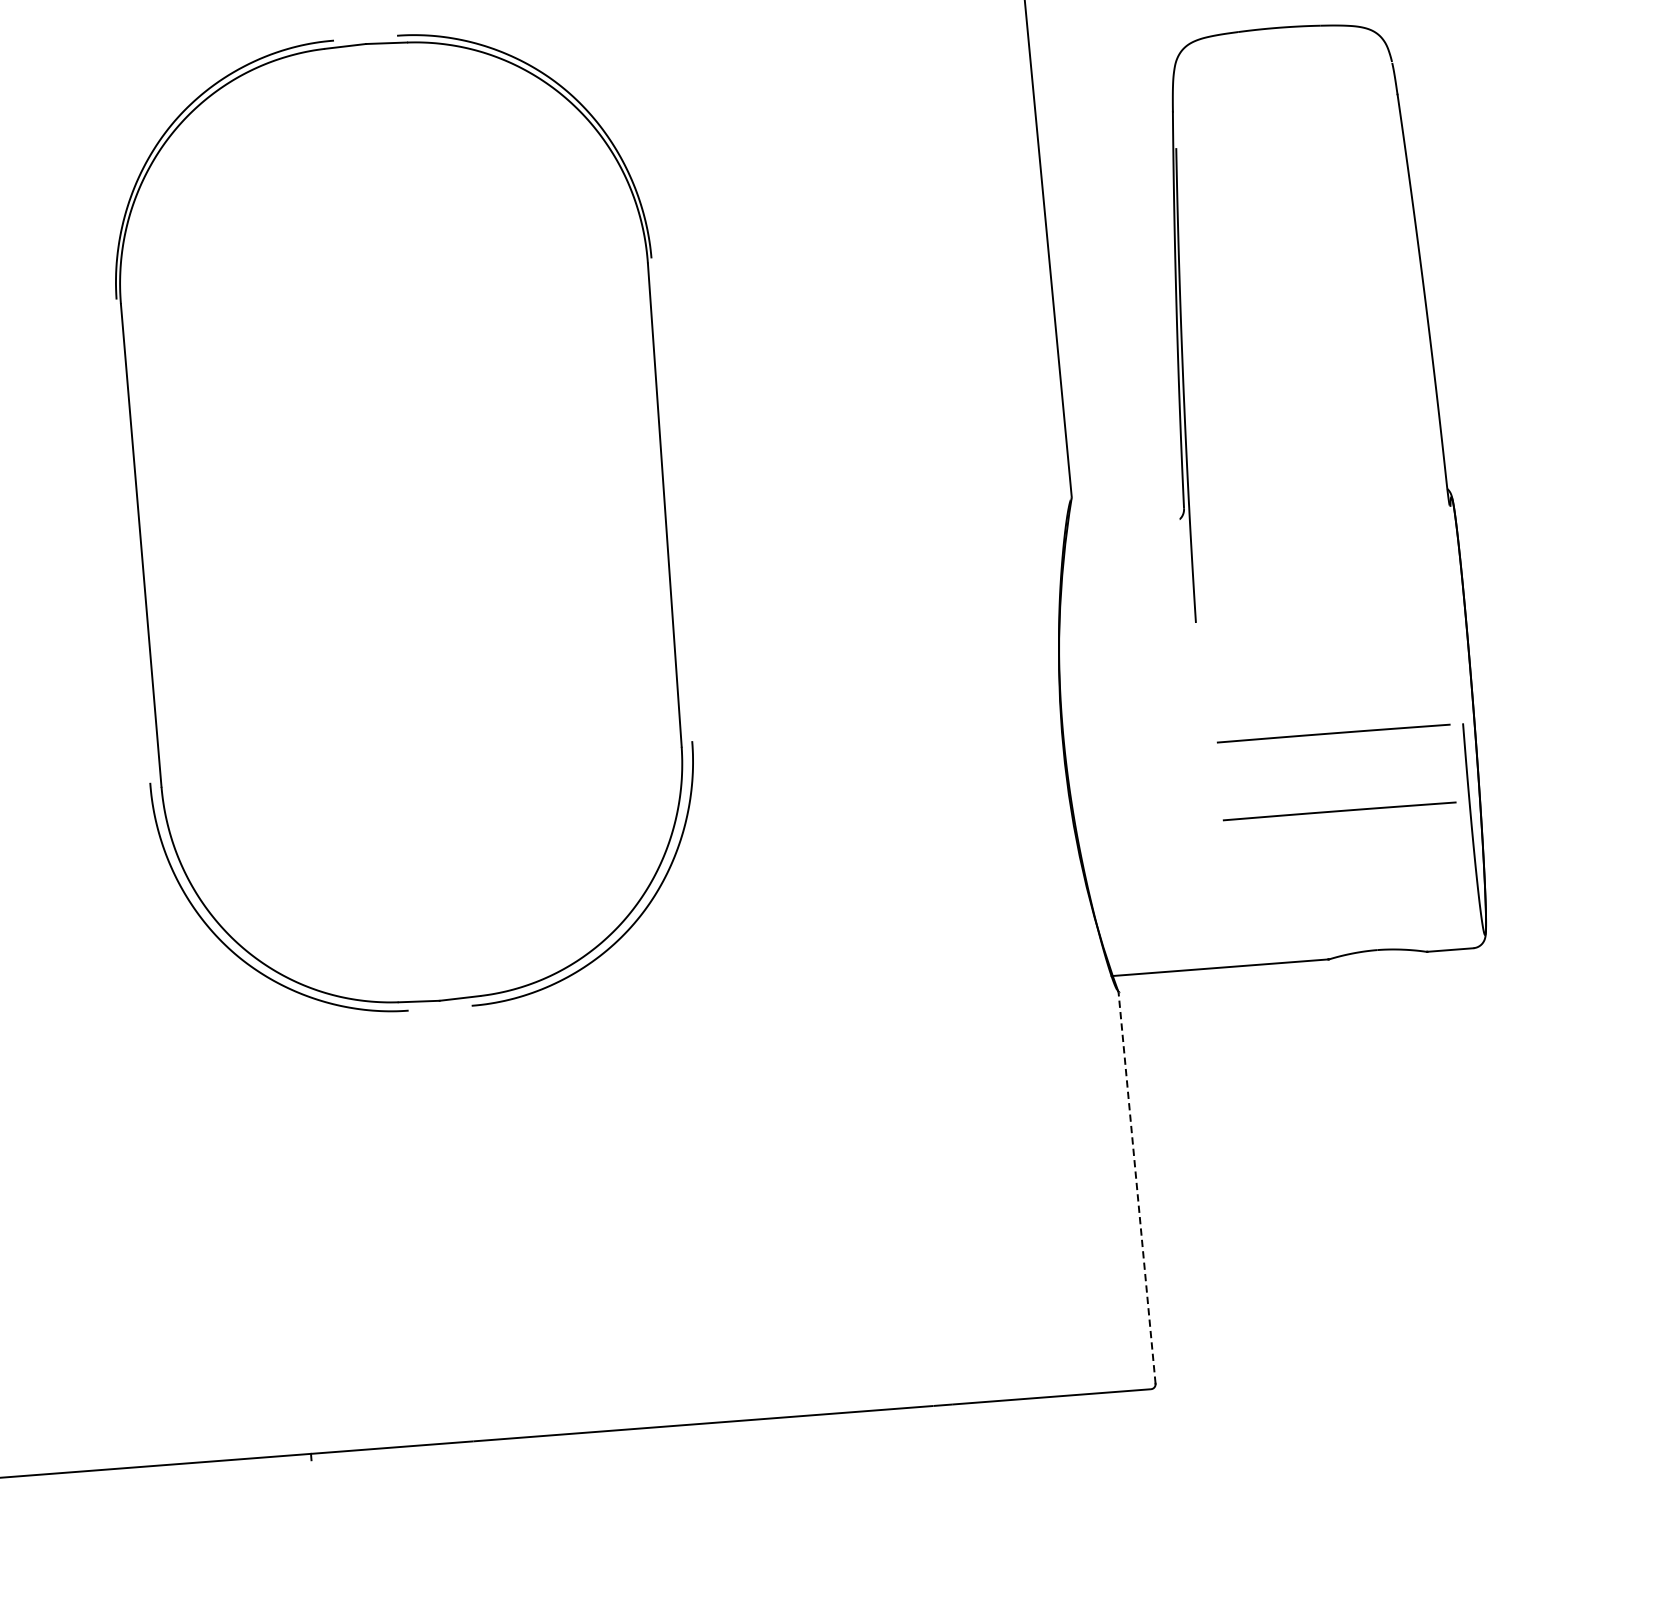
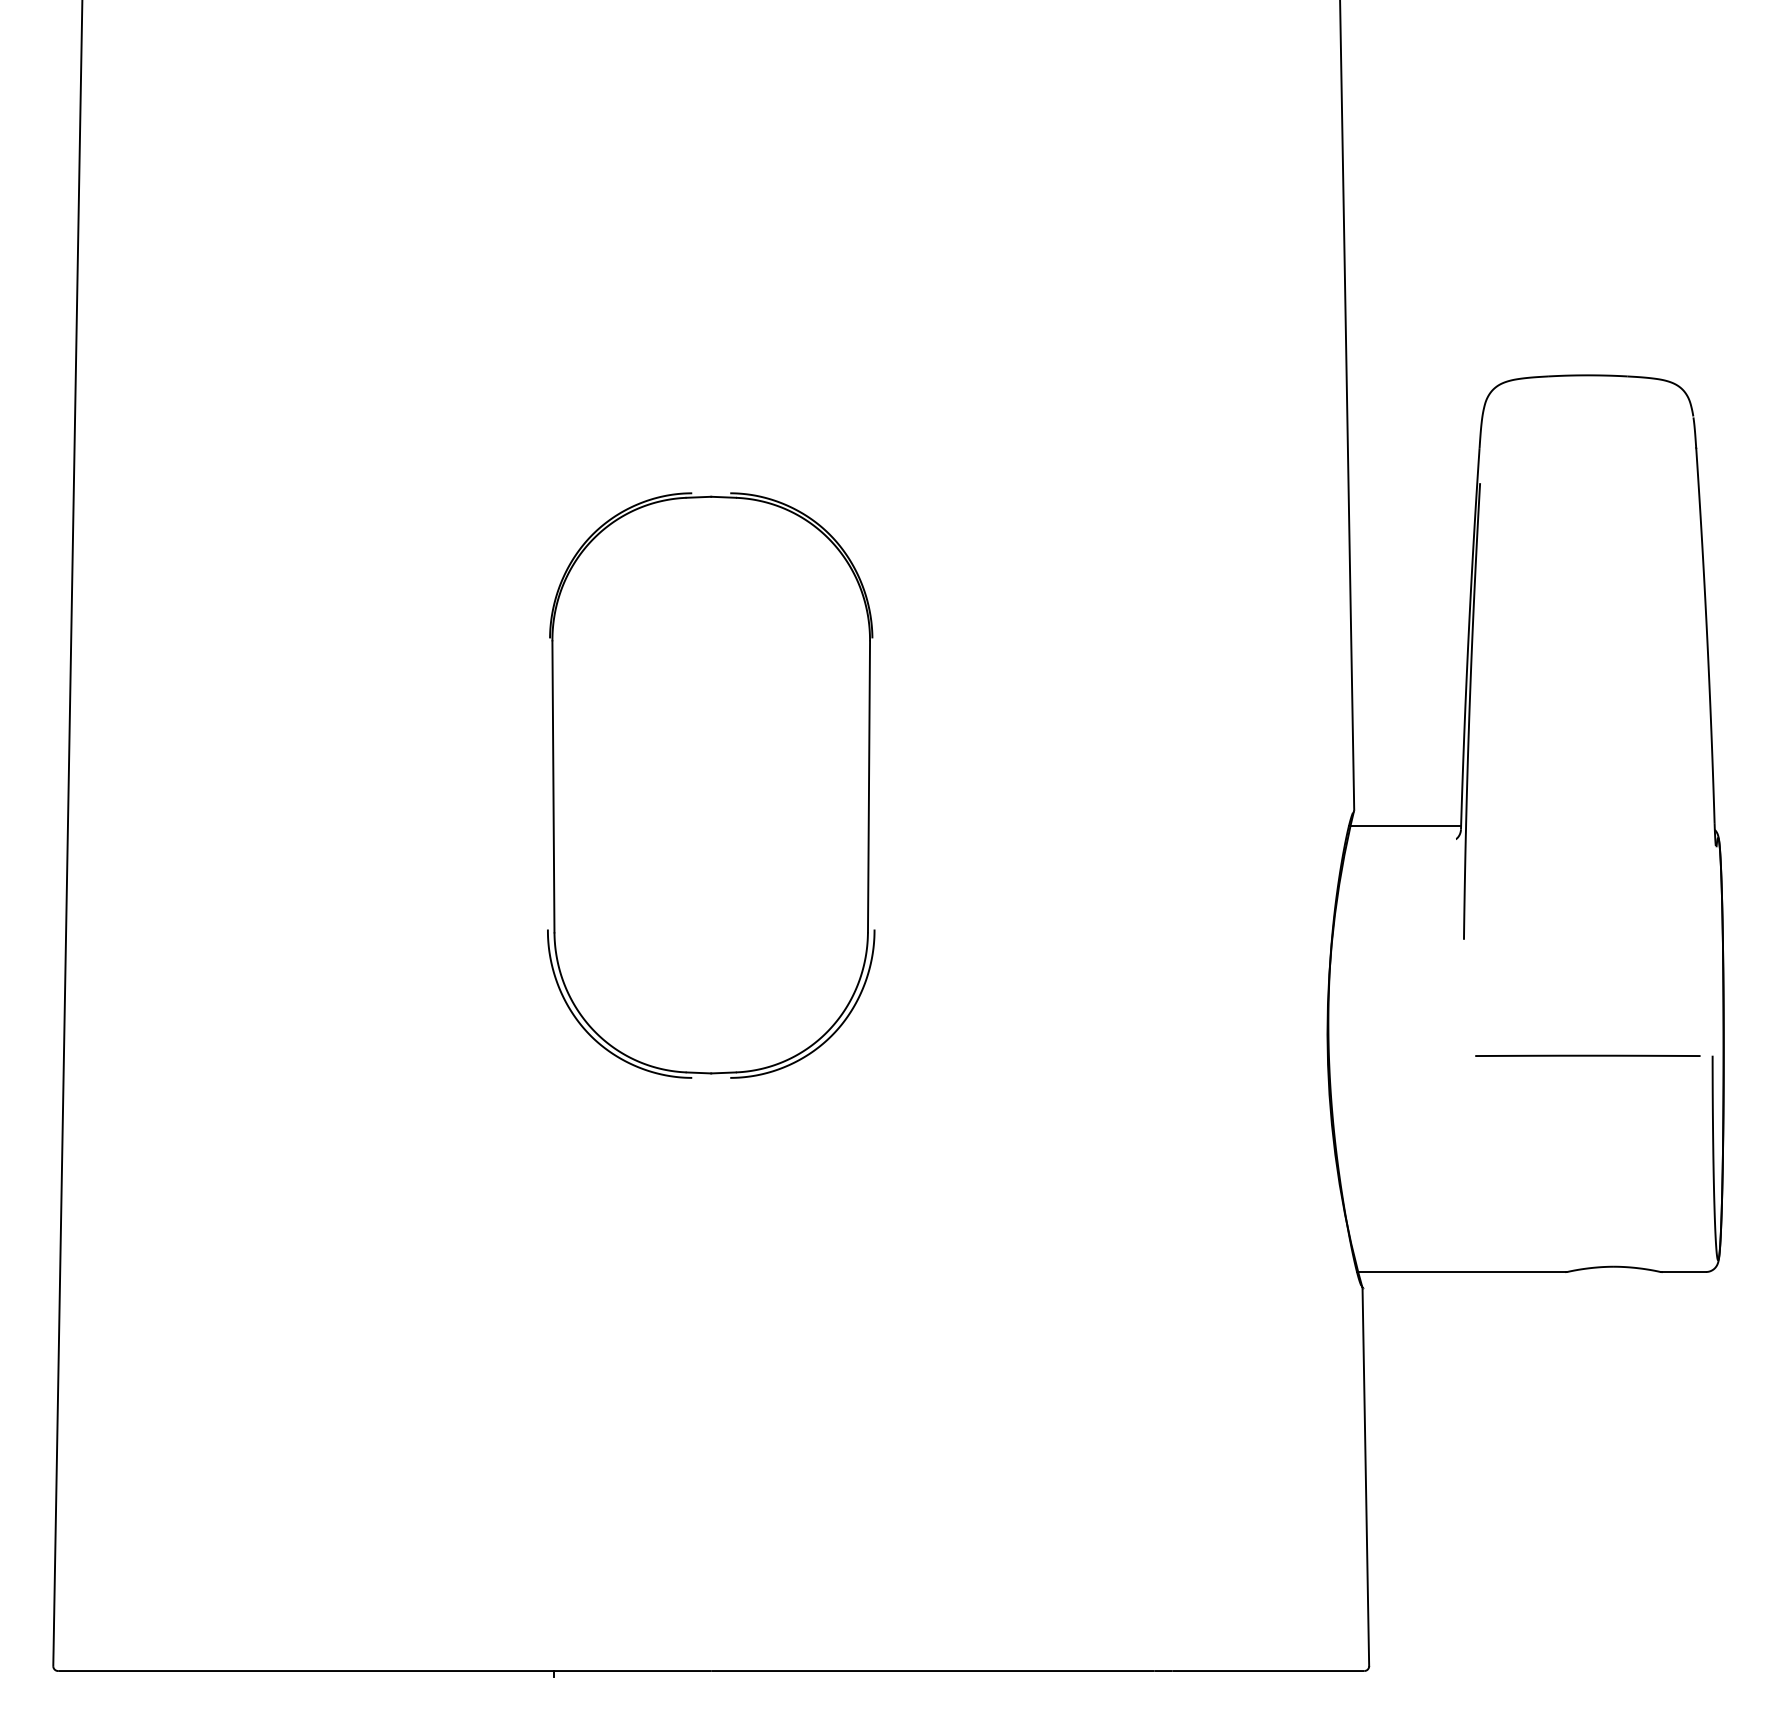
line: (1125, 510) -> (1404, 826), added
part: (403, 523) -> (711, 785), size x0.62
line: (1339, 810) -> (1587, 1130), removed
line: (1136, 1187) -> (1365, 1476), dashed -> solid

